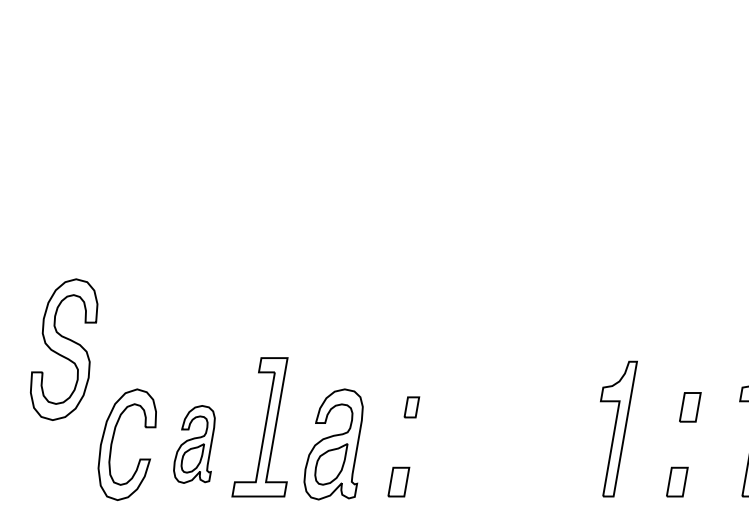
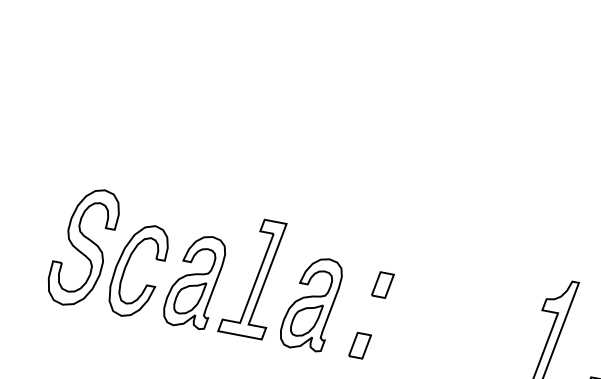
part: (64, 349) -> (83, 247), moved
part: (411, 407) -> (382, 285), size x1.43
part: (194, 444) -> (194, 281), size x1.43

